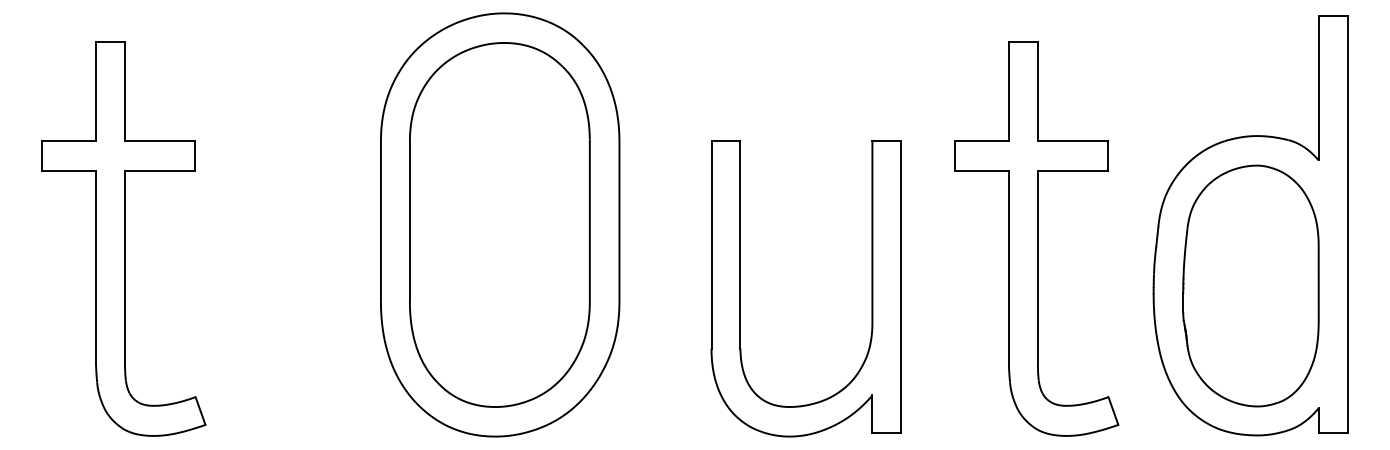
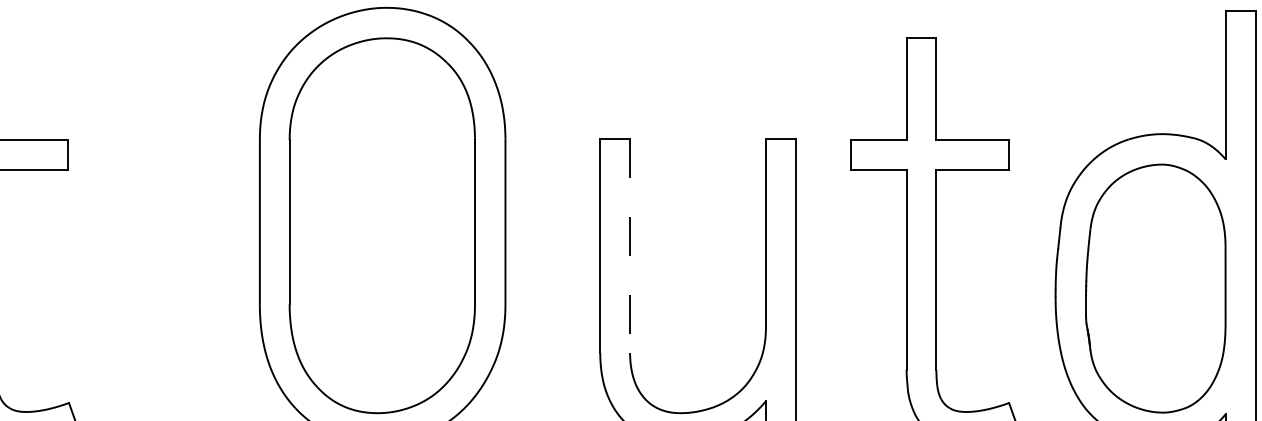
line: (740, 244) -> (630, 245), solid -> dashed

